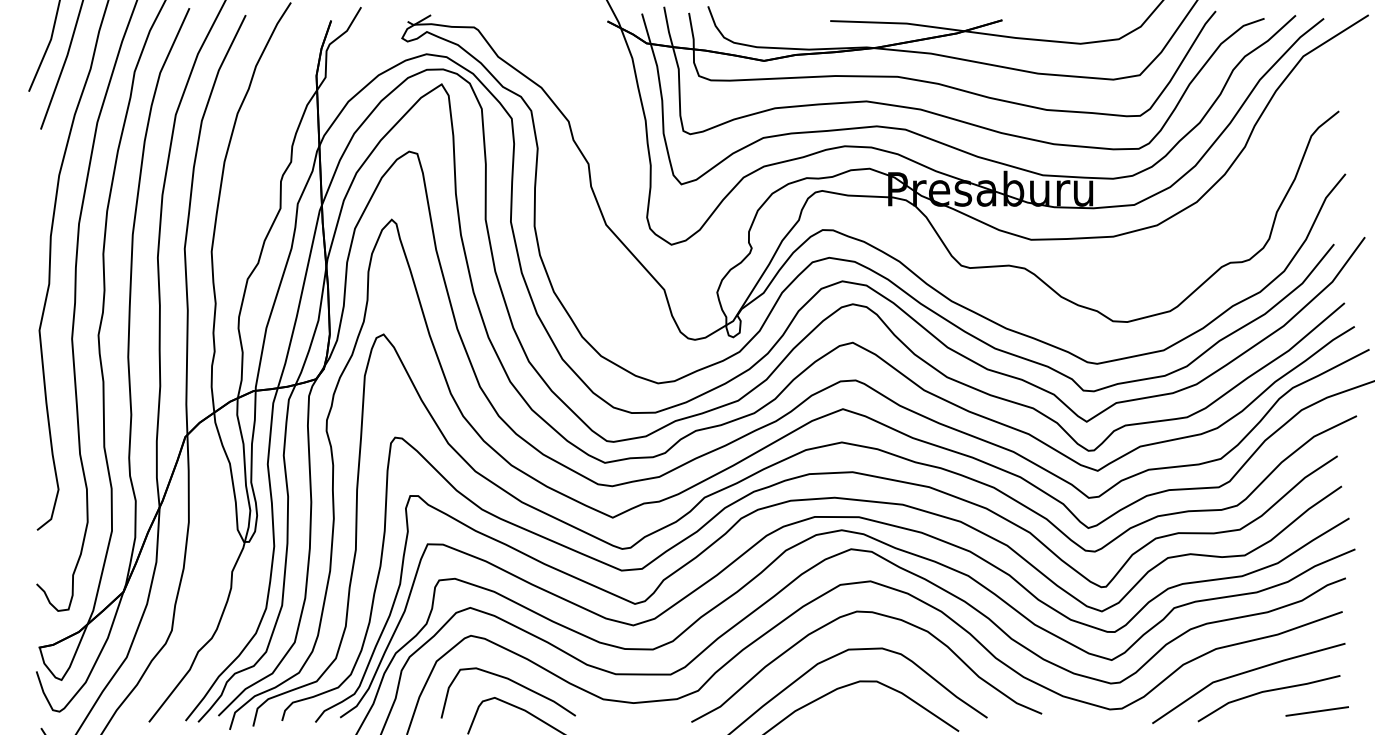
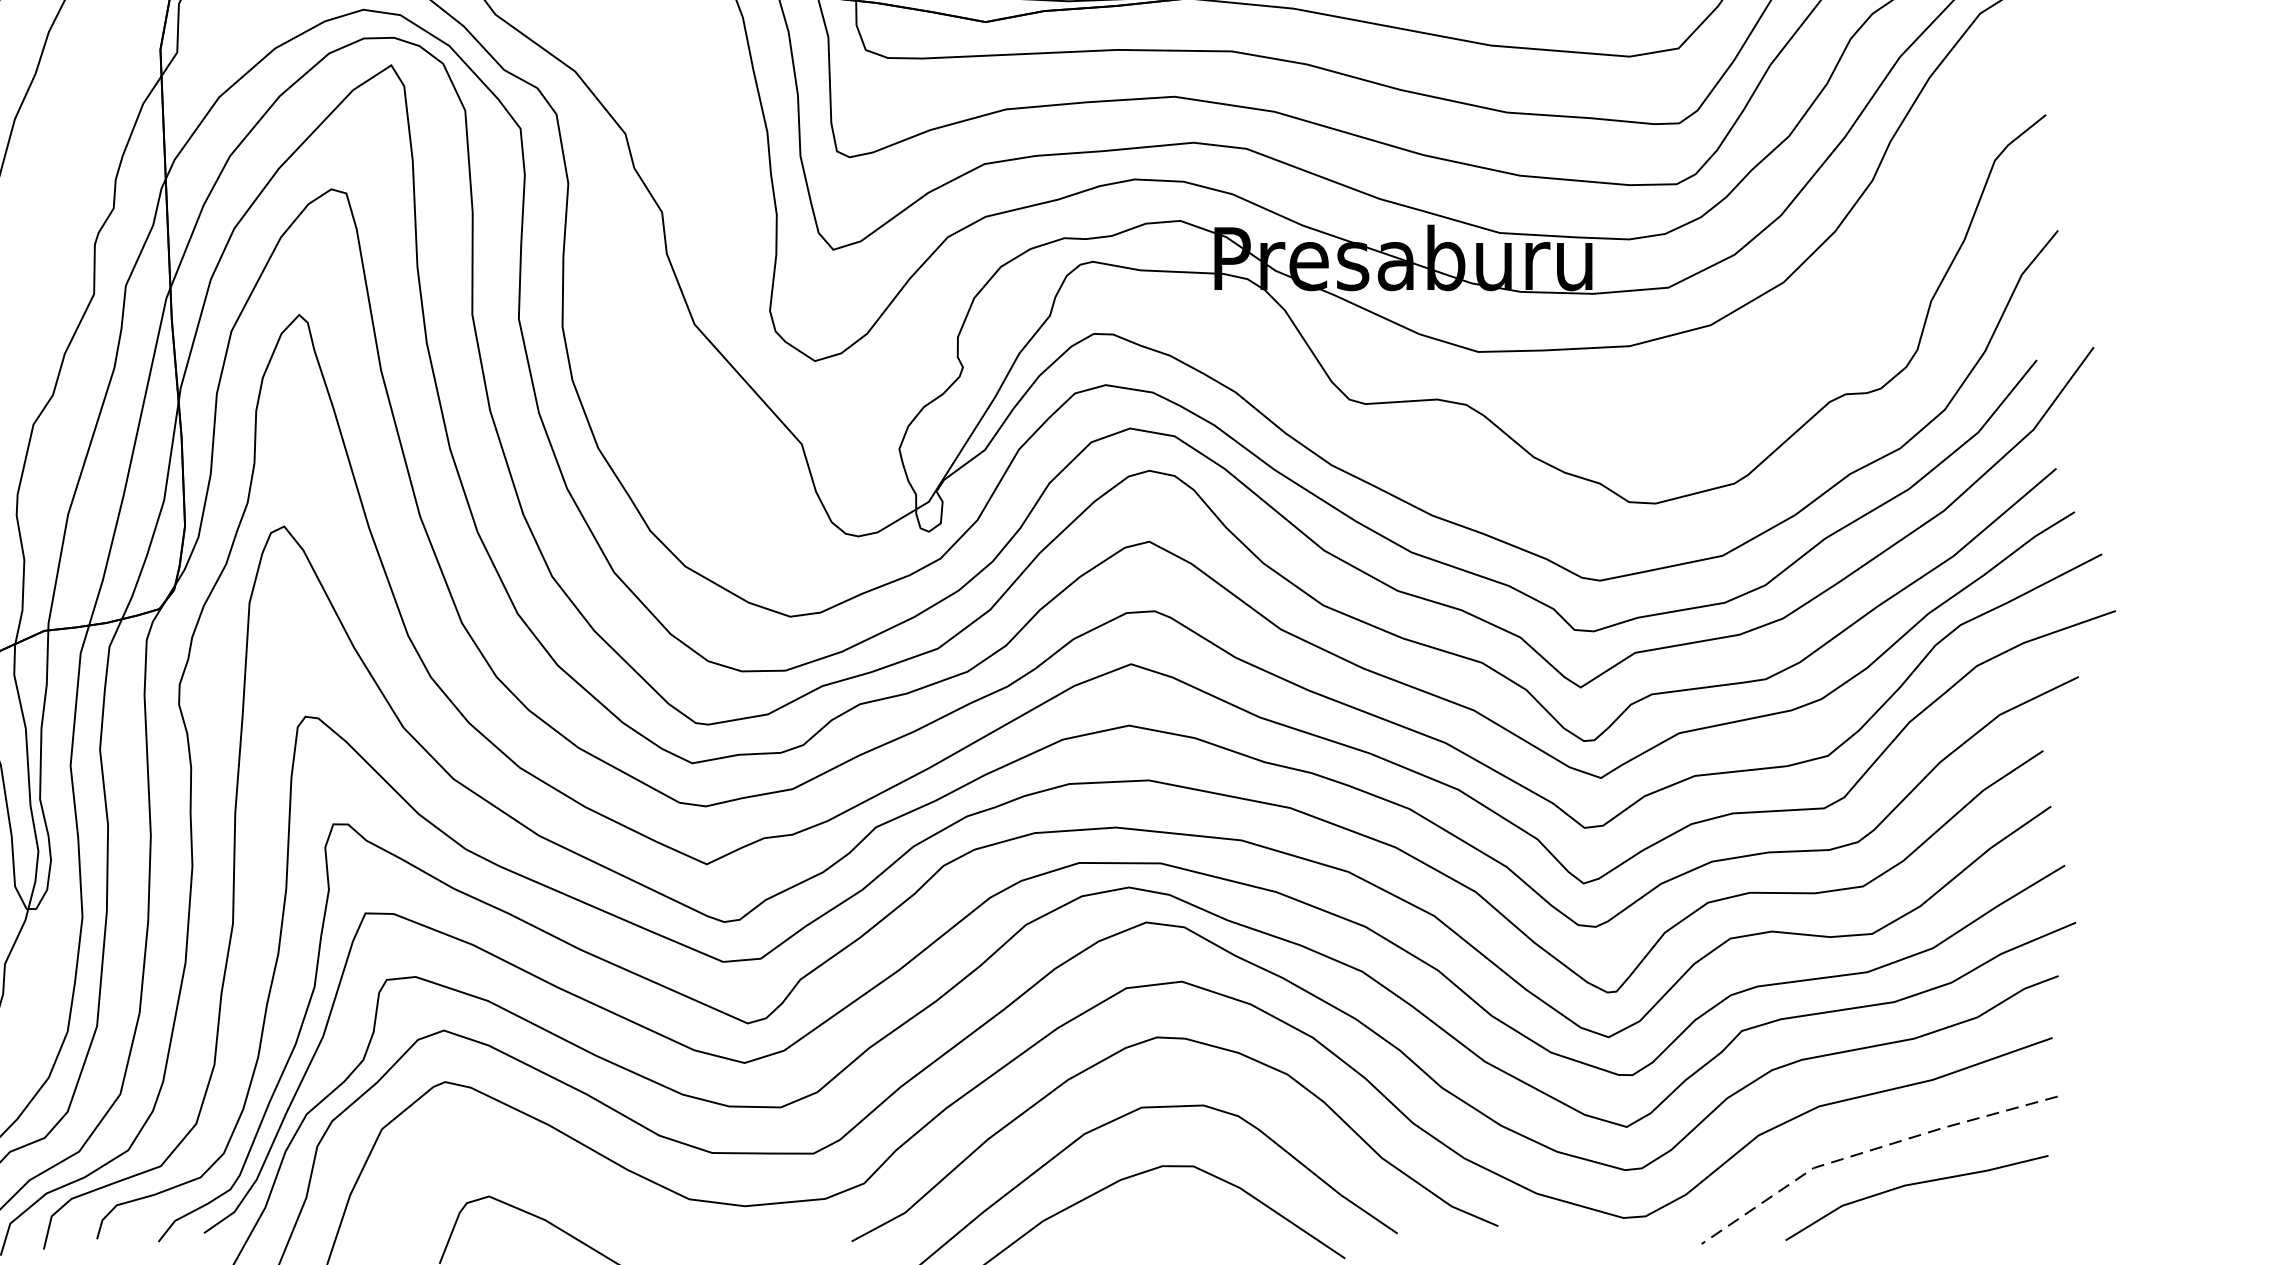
line: (1243, 672) -> (1869, 1149), solid -> dashed
curve: (513, 682) -> (523, 1168), removed
line: (1316, 711) -> (2004, 1221), removed

